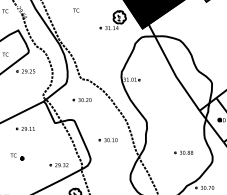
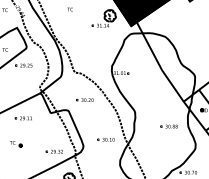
line: (81, 99) -> (84, 99), moved
part: (107, 140) -> (105, 140), moved
part: (183, 152) -> (168, 126), moved

